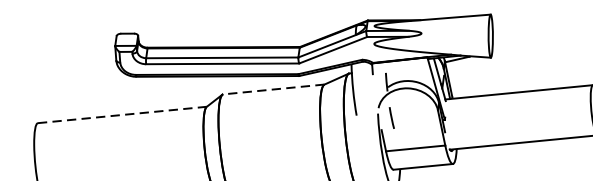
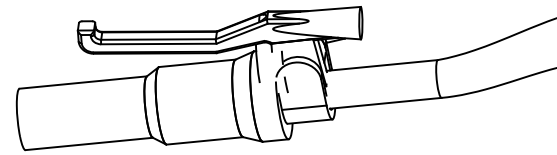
line: (272, 89) -> (196, 63), dashed -> solid
line: (122, 114) -> (83, 82), dashed -> solid

